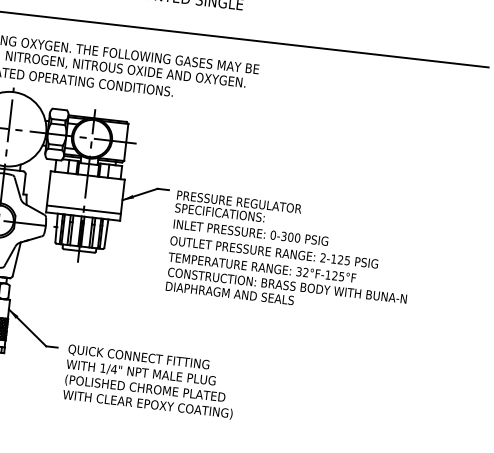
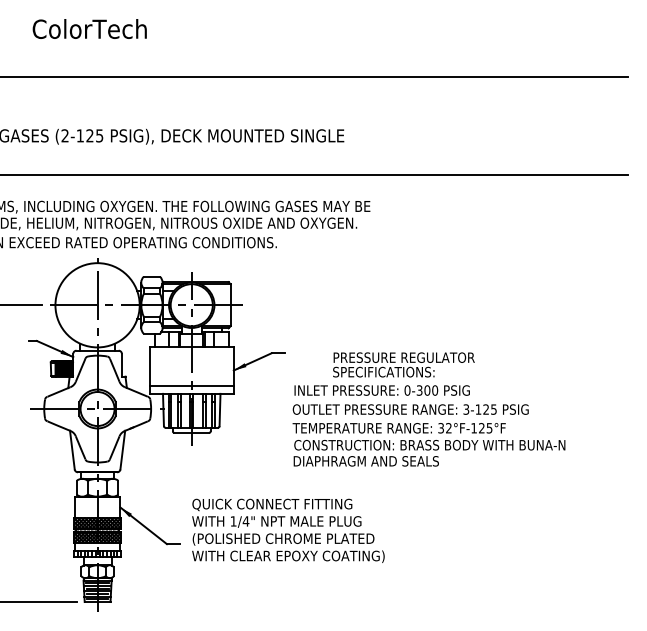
text: (238, 208) -> (403, 364), moved
text: (323, 257) -> (466, 409), 2-125 -> 3-125
text: (150, 381) -> (288, 530), moved

